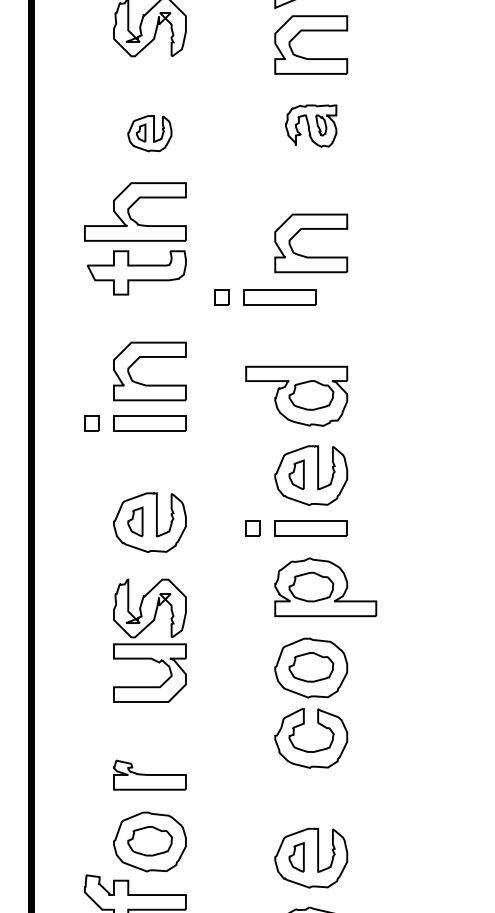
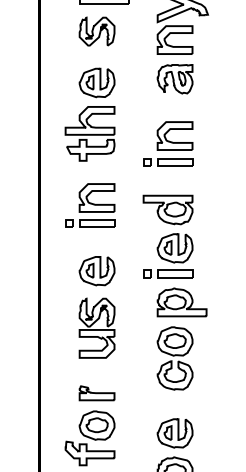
part: (309, 126) -> (174, 79), size x1.43
part: (148, 132) -> (96, 82), size x1.67
part: (266, 298) -> (168, 162), moved

